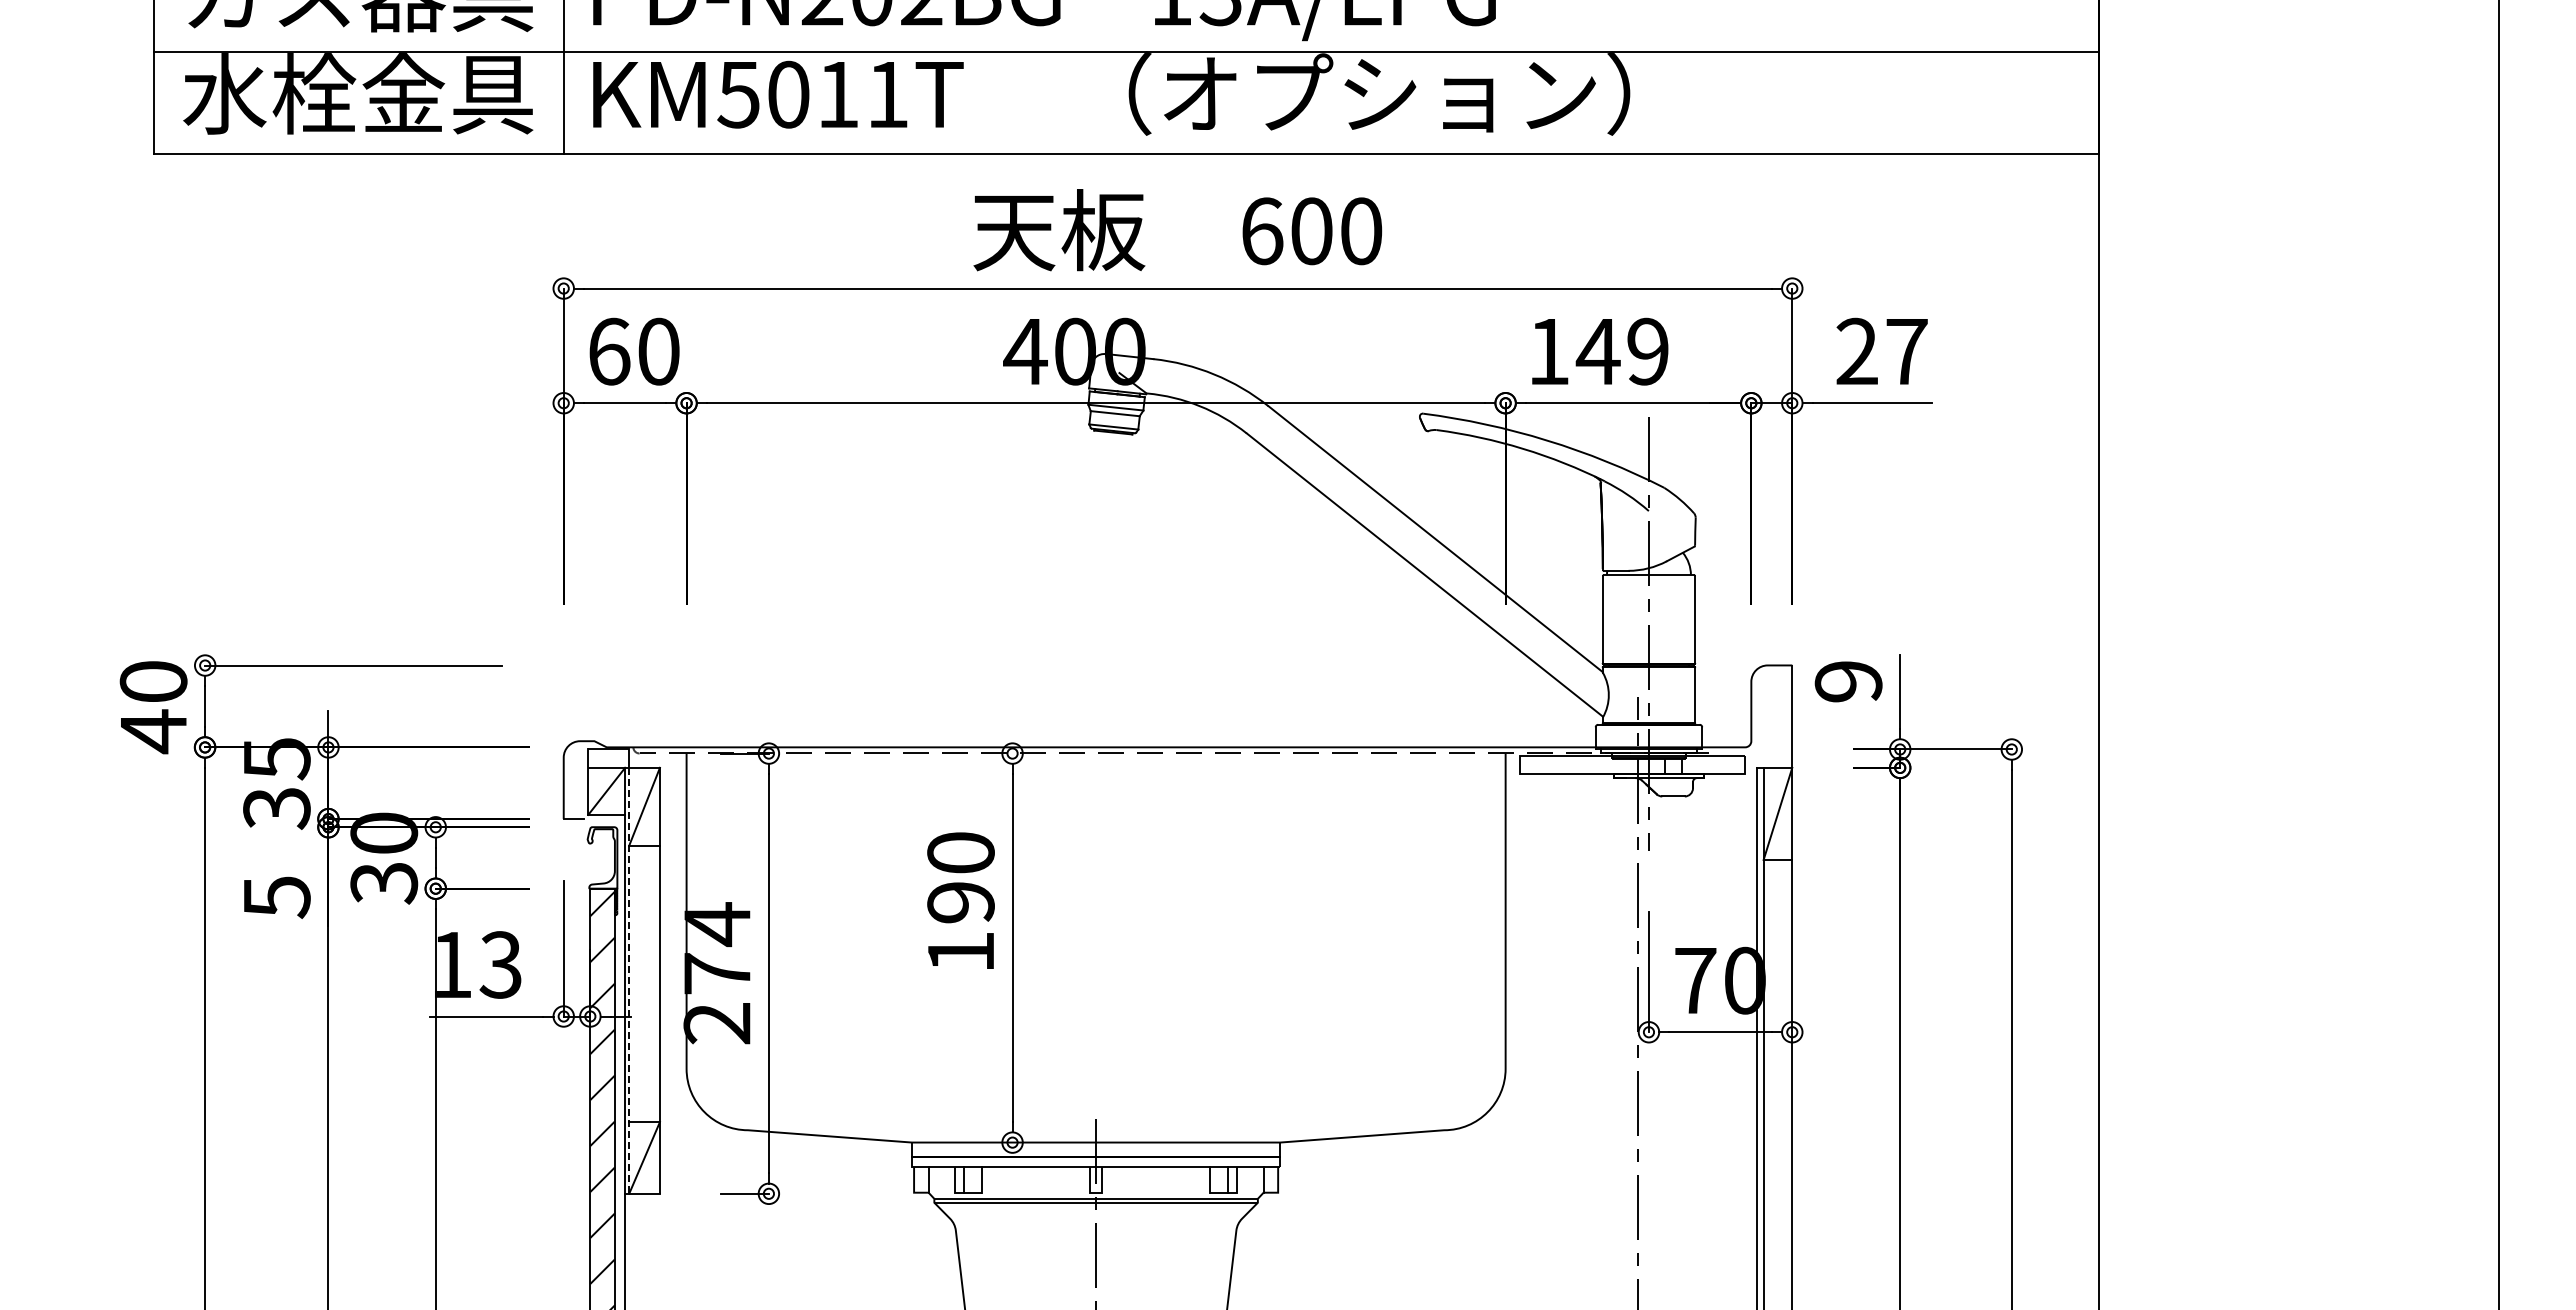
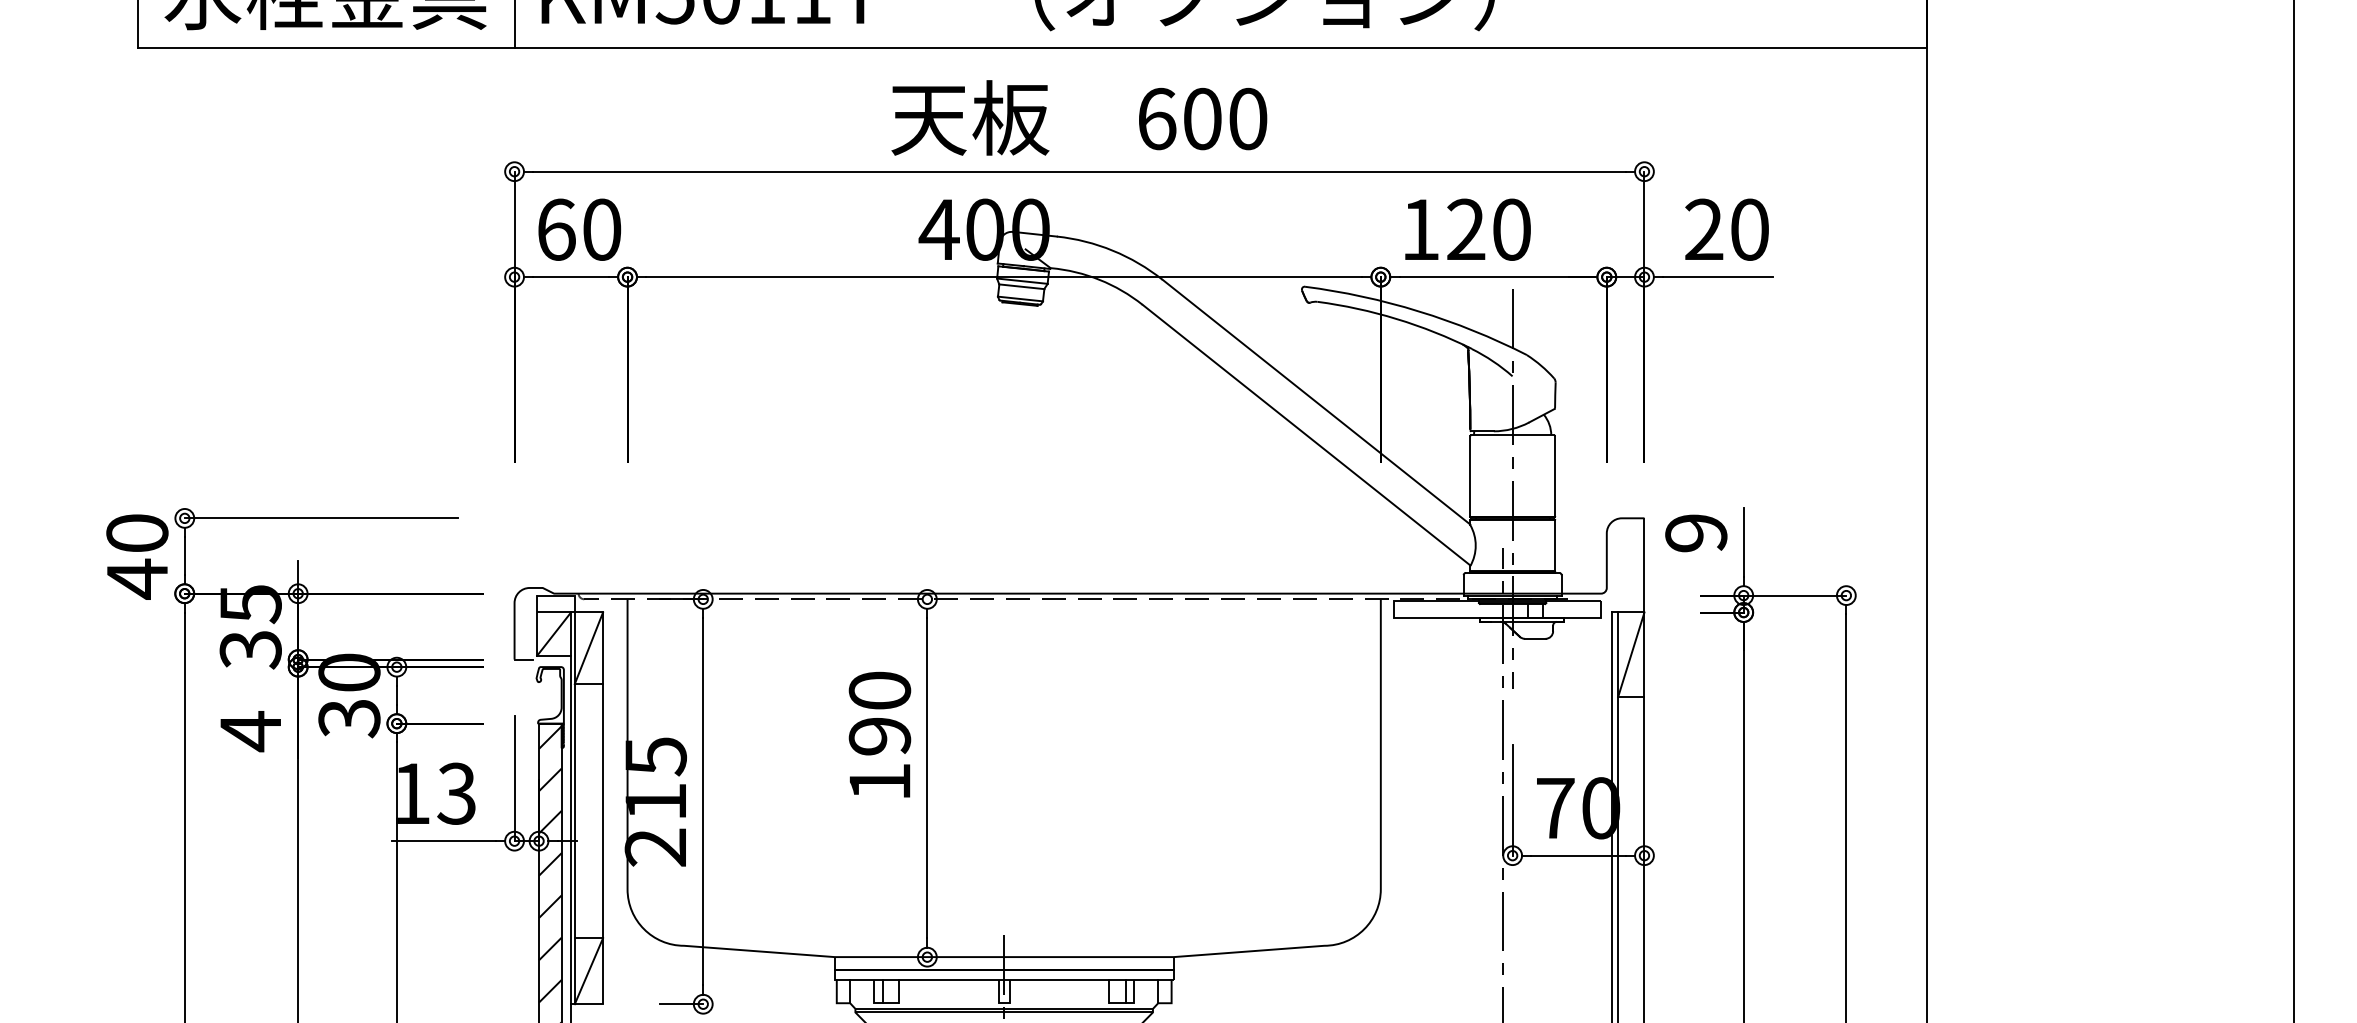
text: (1621, 351) -> (1487, 229), 149 -> 120
text: (1906, 351) -> (1749, 229), 27 -> 20
text: (277, 896) -> (251, 730), 5 -> 4
text: (717, 948) -> (655, 778), 274 -> 215
line: (629, 980) -> (575, 808), dashed -> solid

